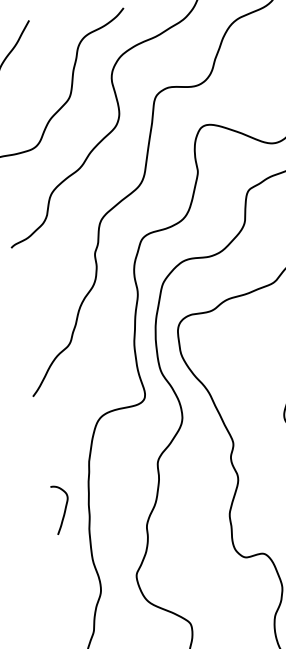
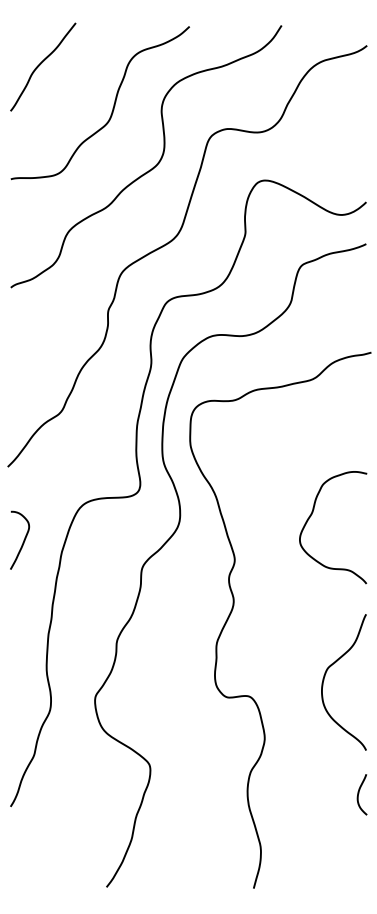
curve: (64, 508) -> (23, 539), moved

